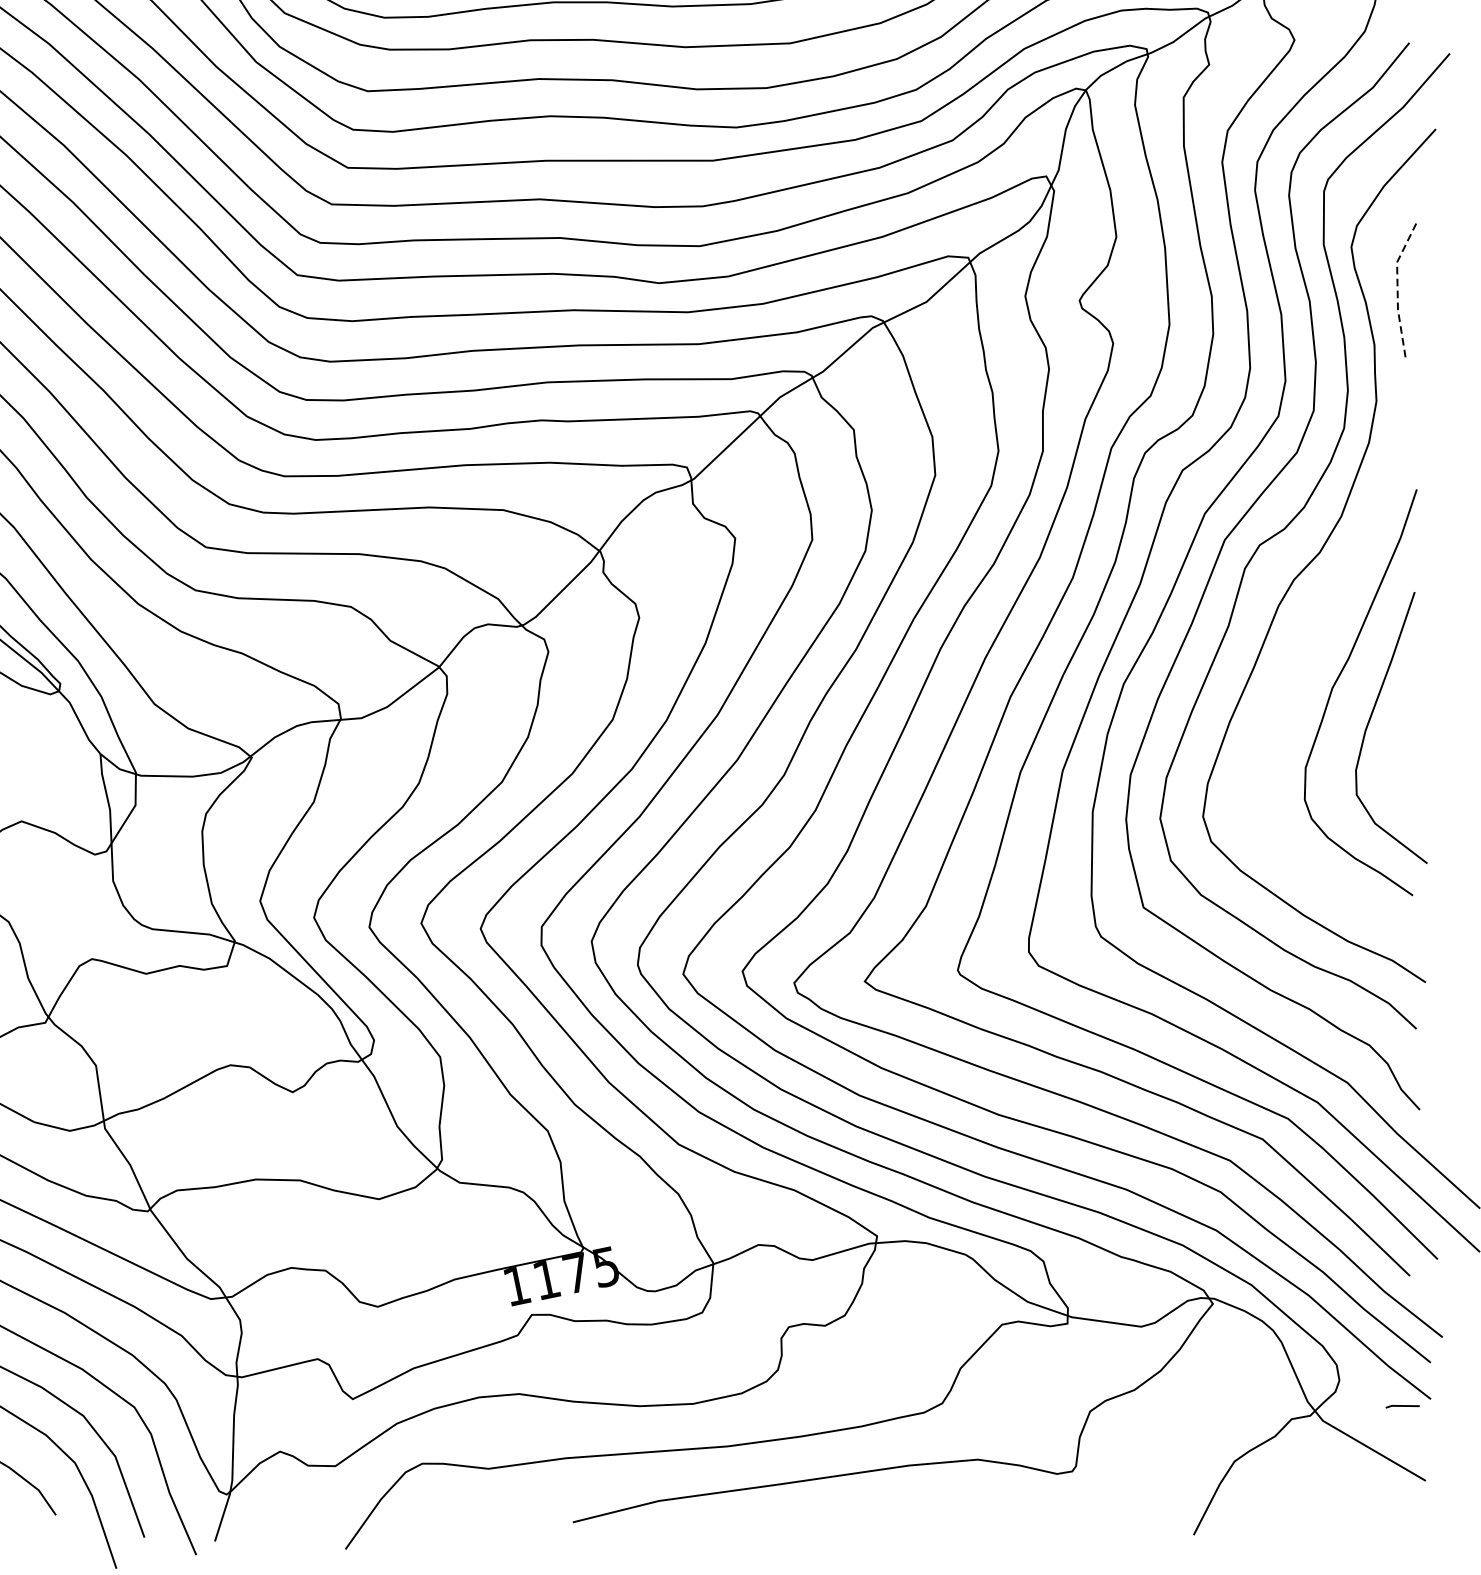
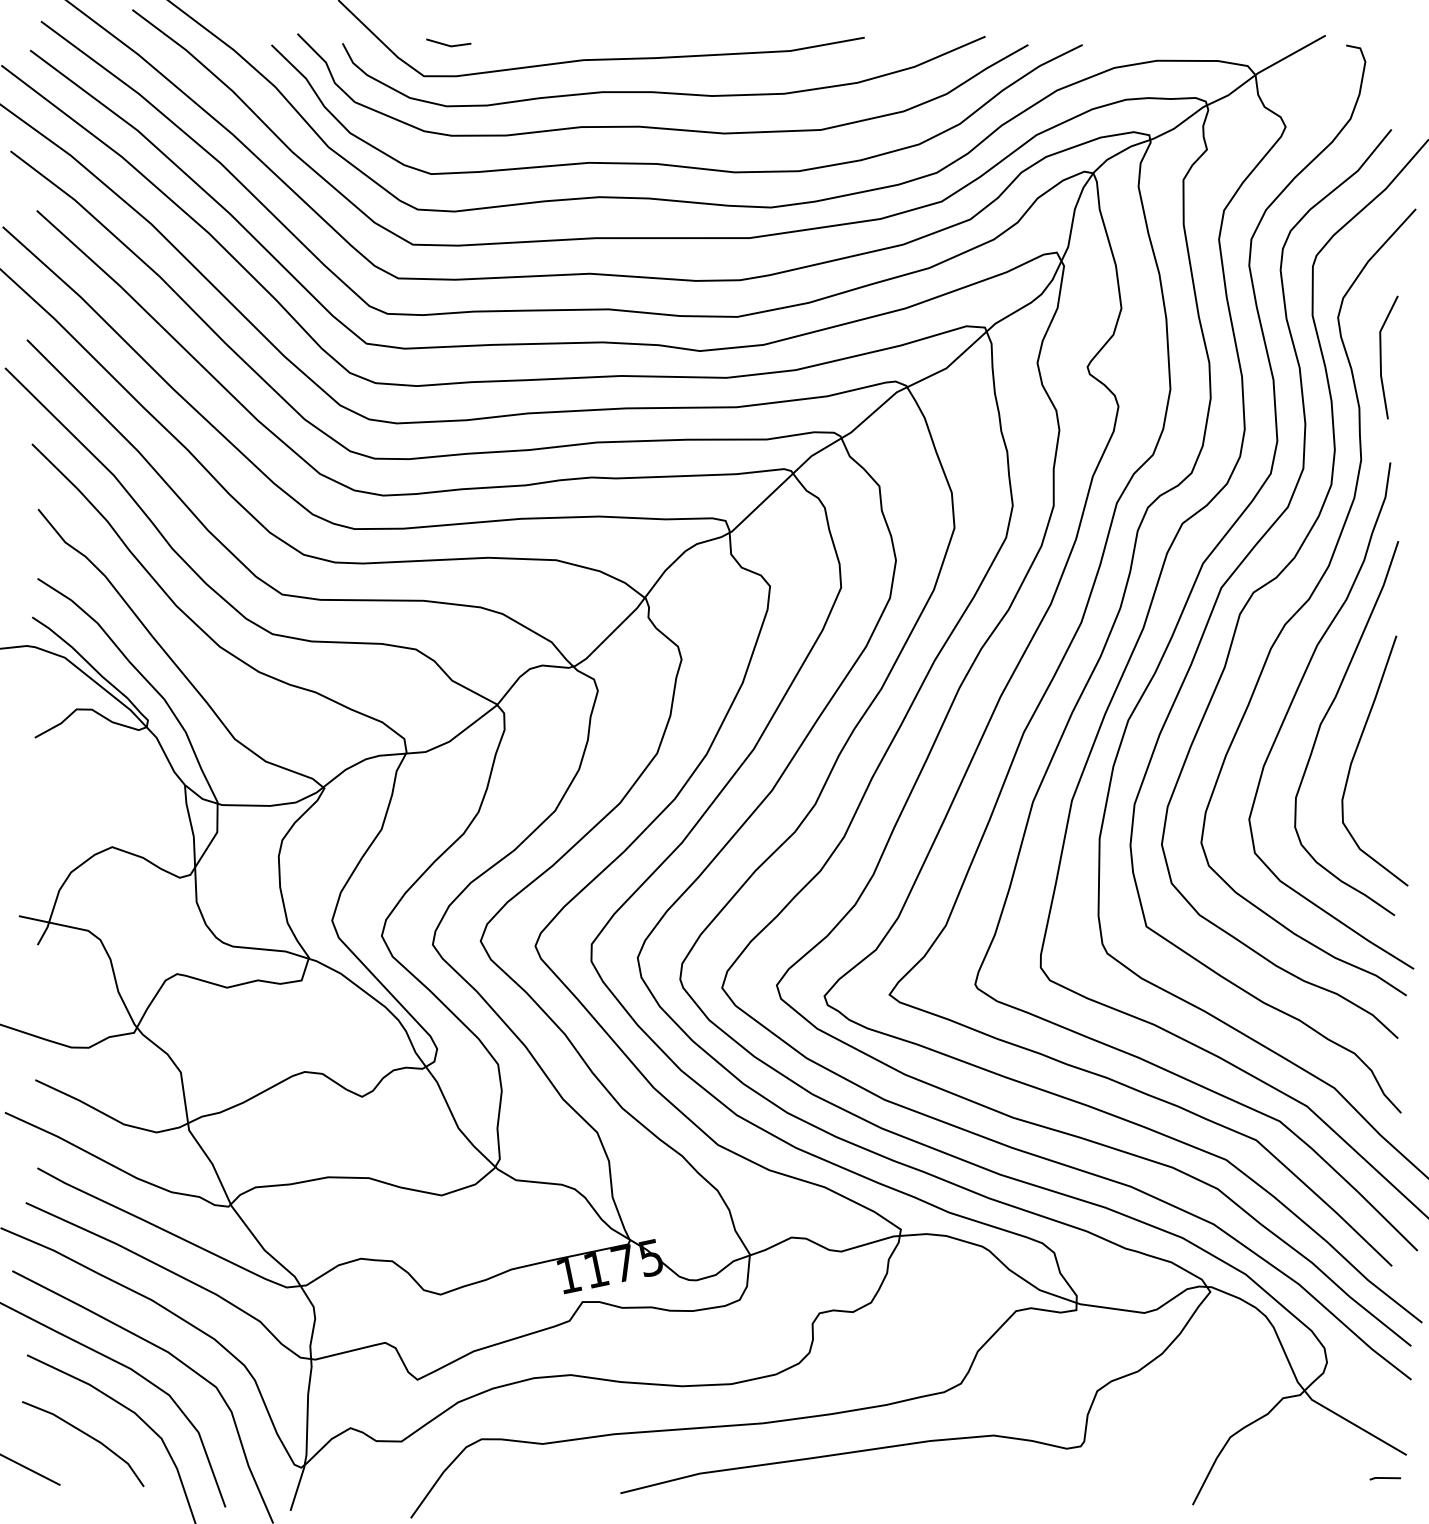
line: (1397, 288) -> (1380, 355), dashed -> solid
curve: (1303, 663) -> (1293, 701), added
line: (1401, 1406) -> (1384, 1478), moved

